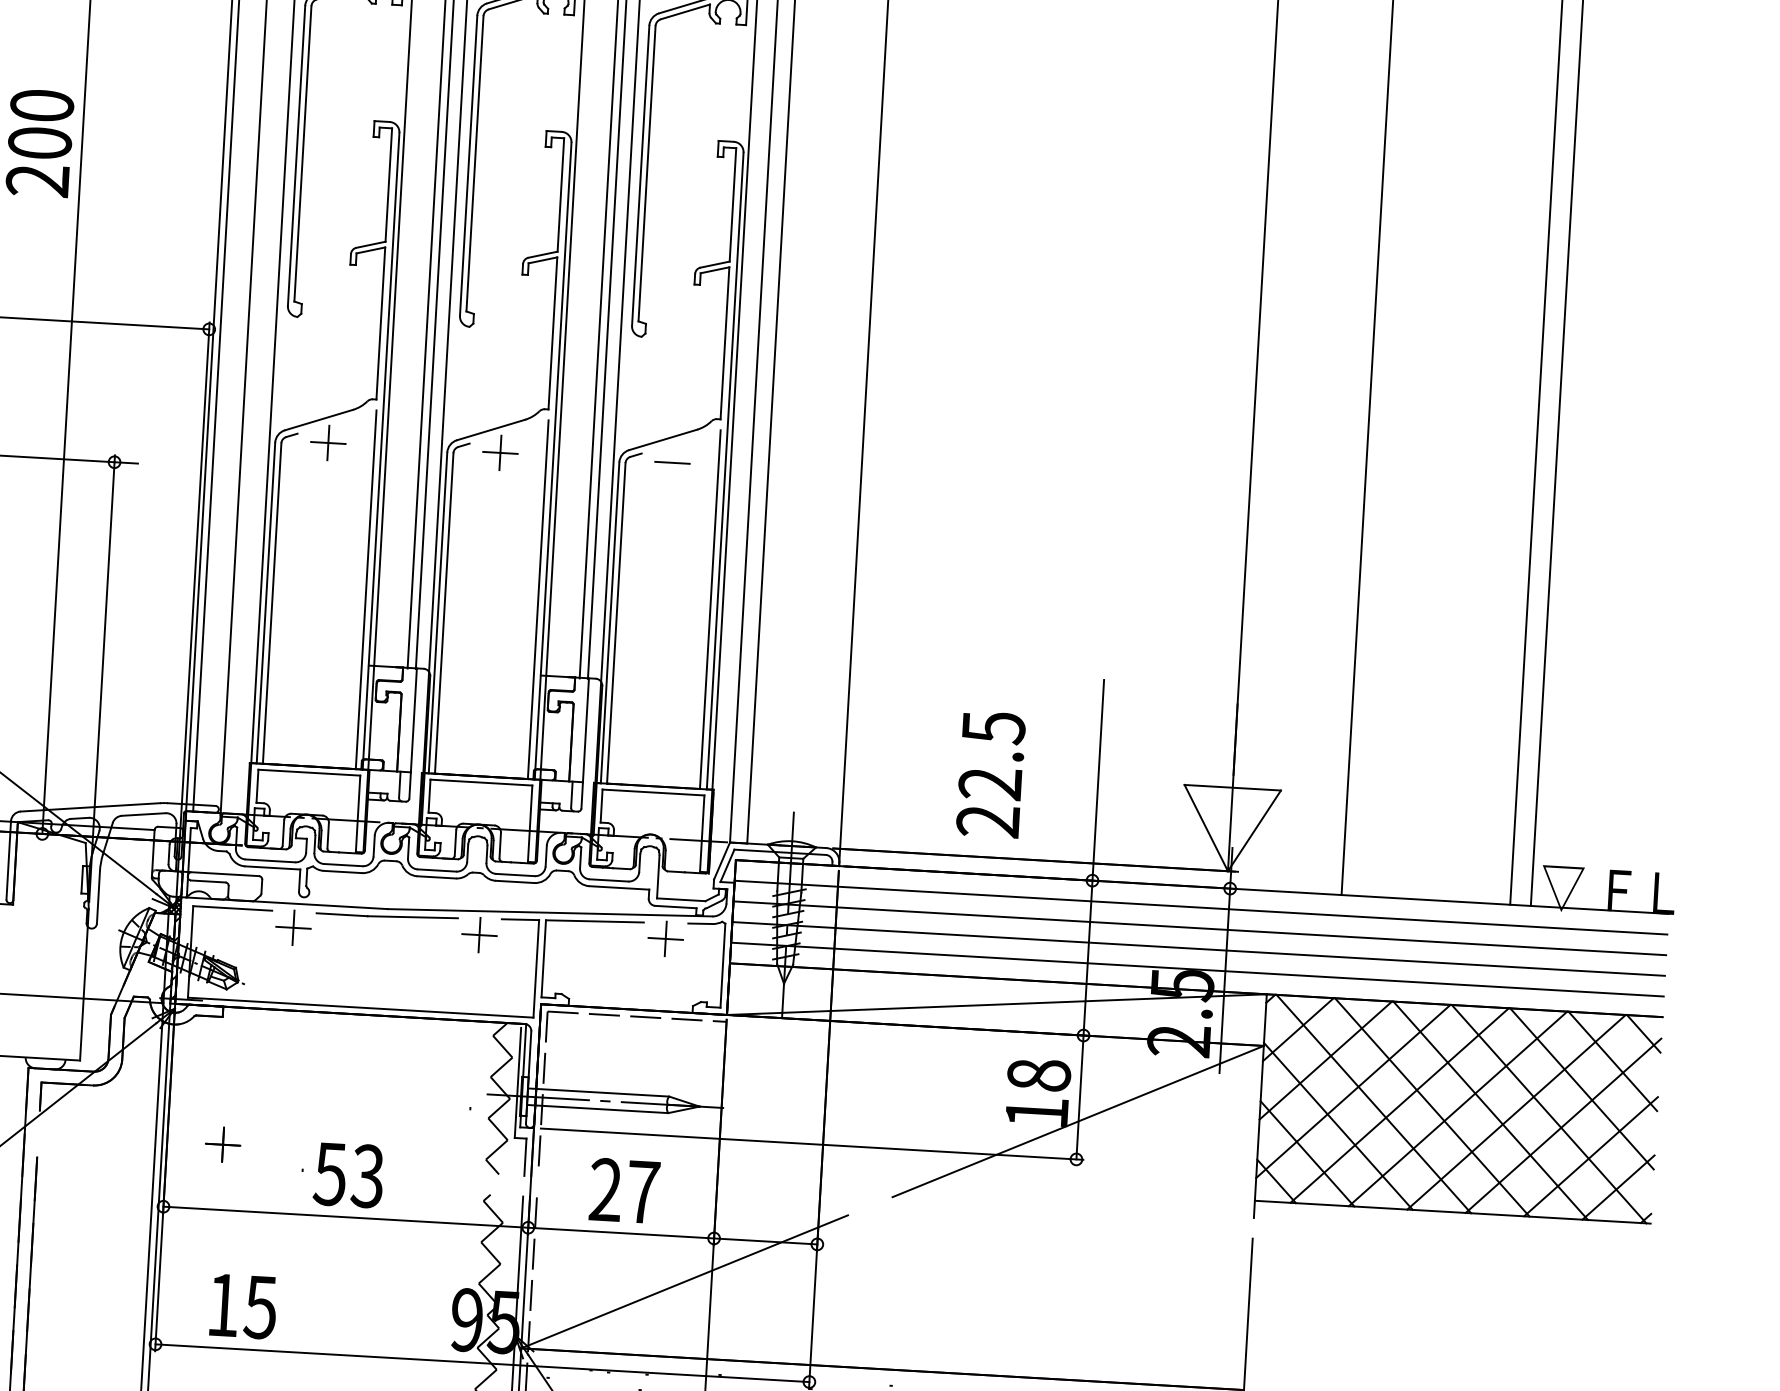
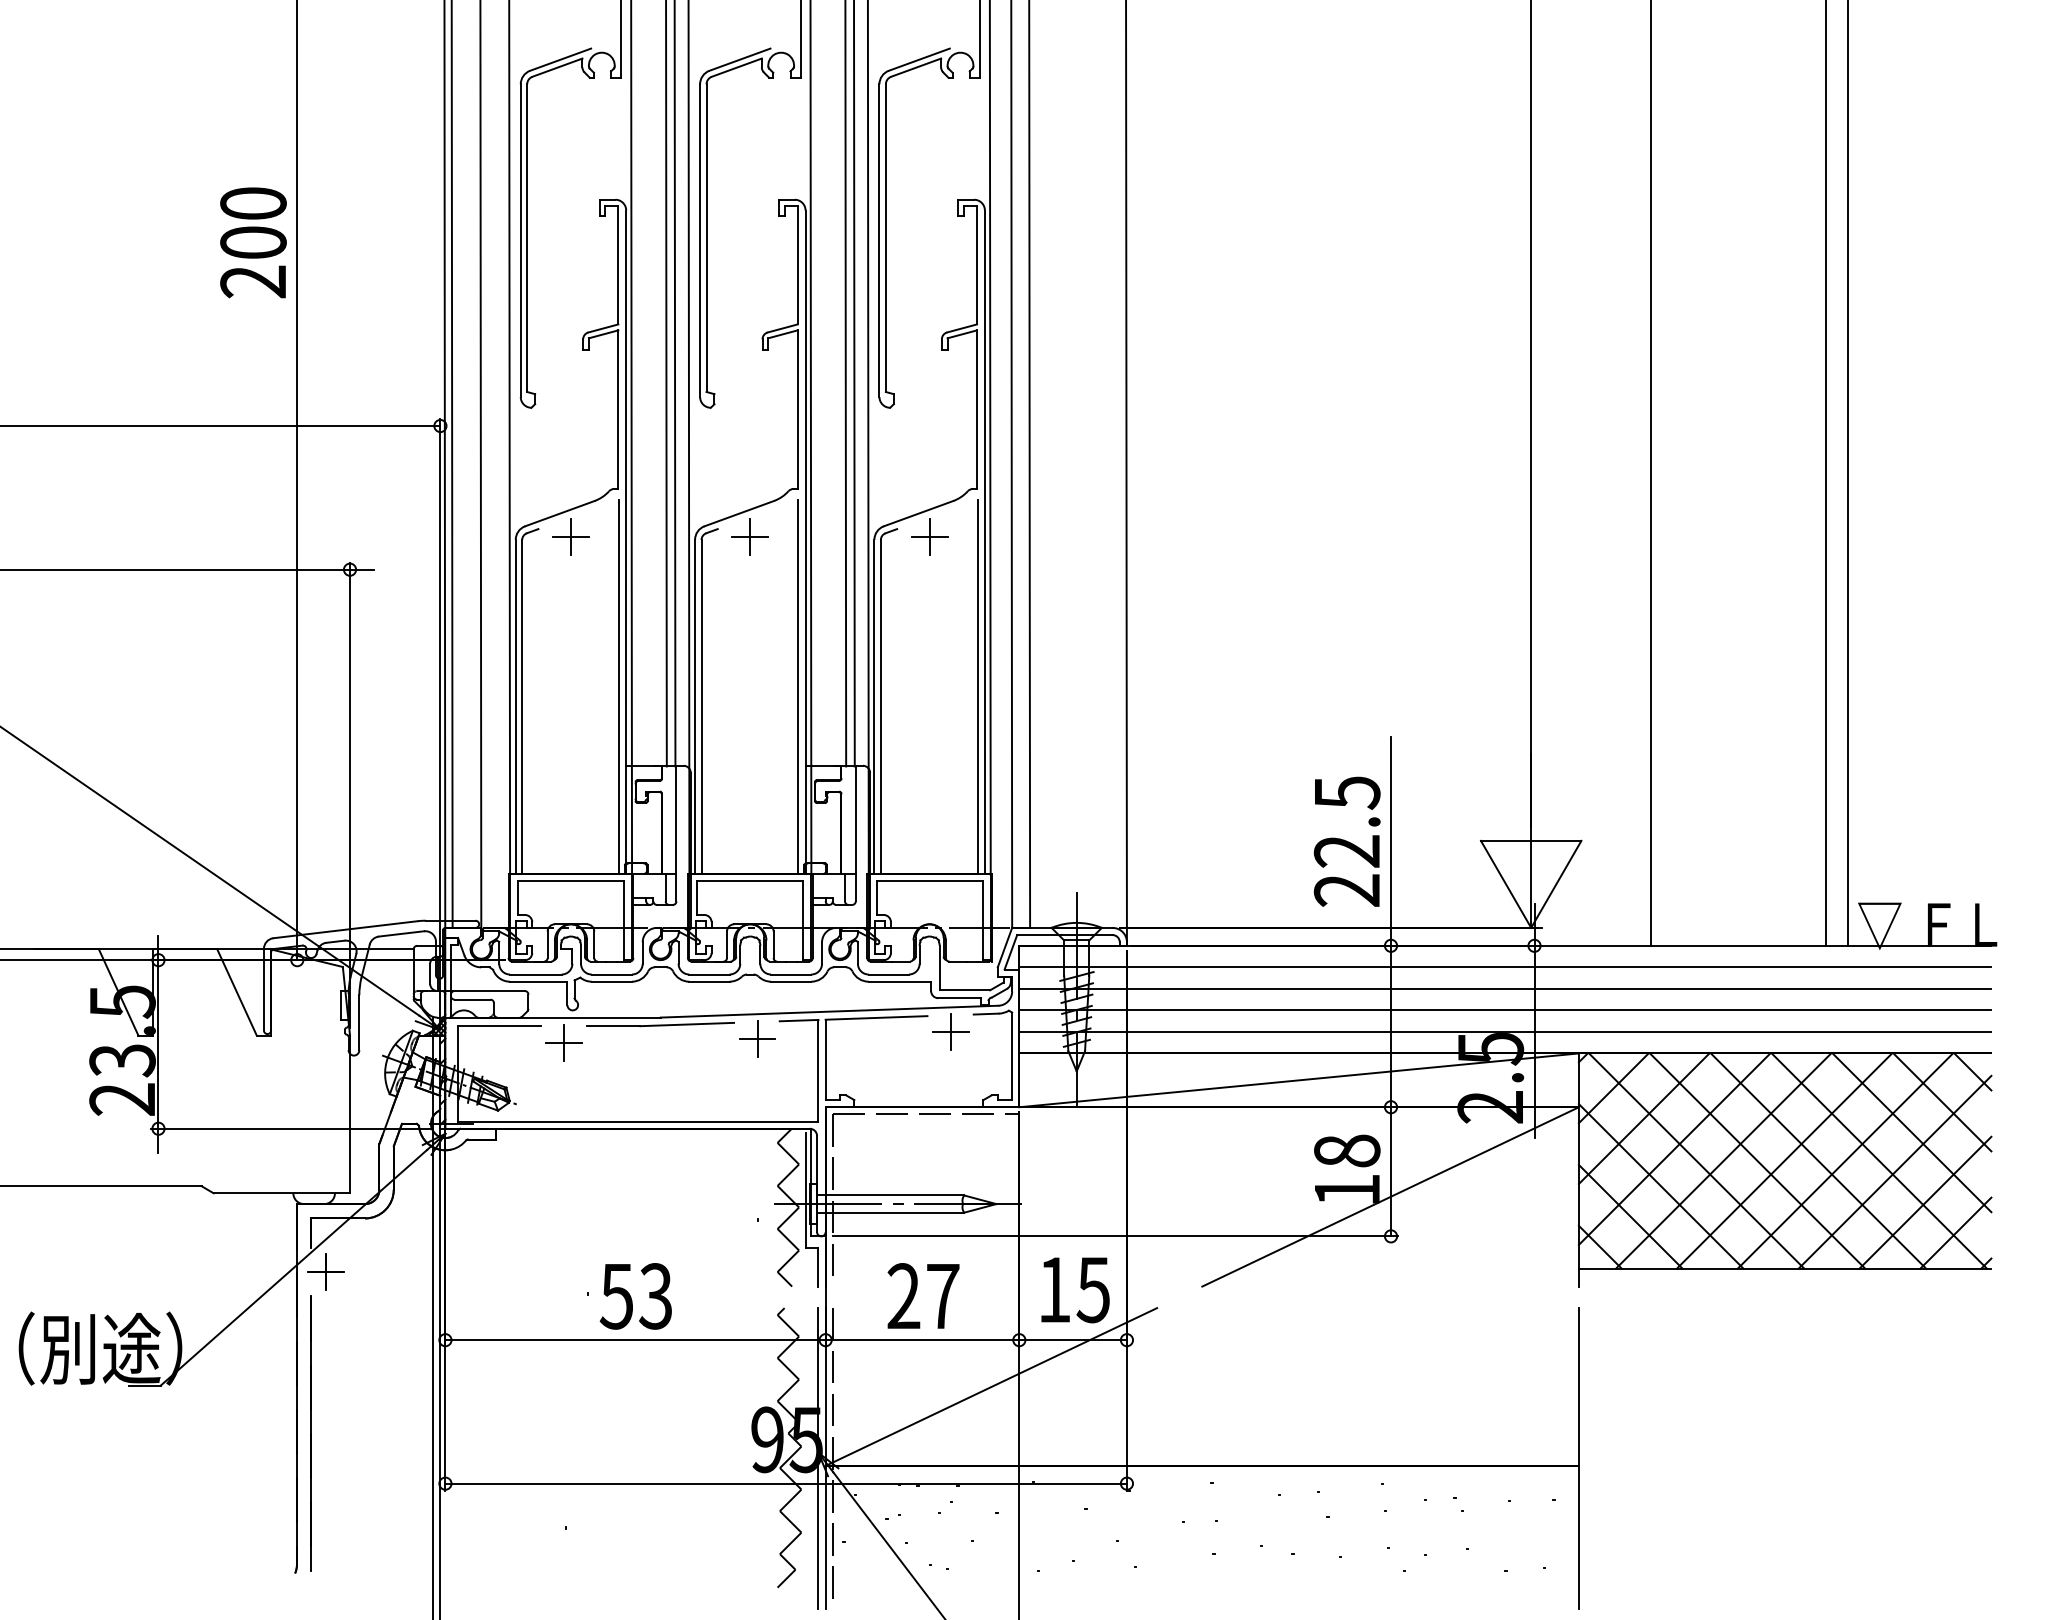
line: (672, 462) -> (929, 536), added
text: (990, 774) -> (1346, 841), moved
part: (222, 1144) -> (325, 1271), moved
text: (243, 1306) -> (1075, 1290), moved

